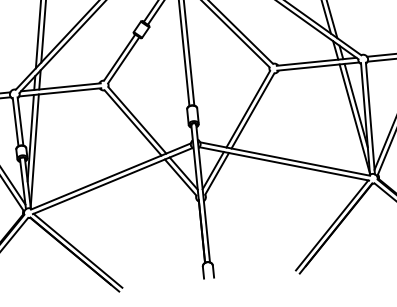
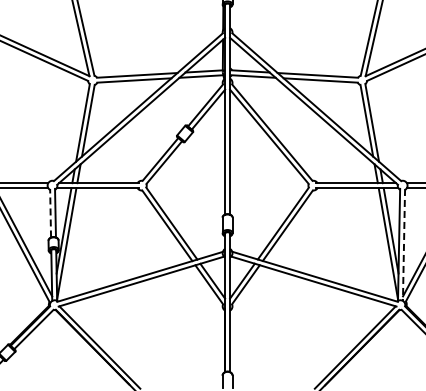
line: (369, 119) -> (403, 245), solid -> dashed
line: (15, 121) -> (50, 212), solid -> dashed

